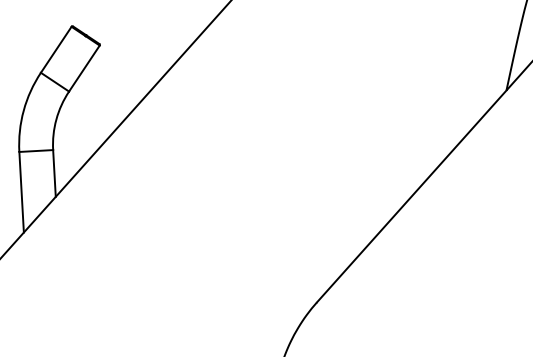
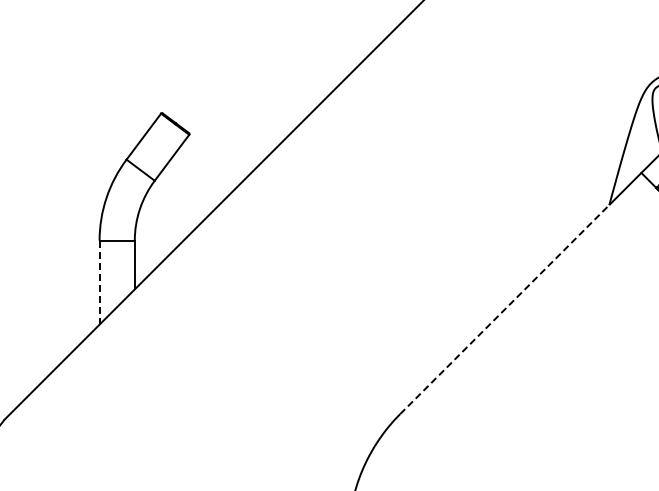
line: (21, 192) -> (99, 282), solid -> dashed
line: (411, 196) -> (504, 309), solid -> dashed

